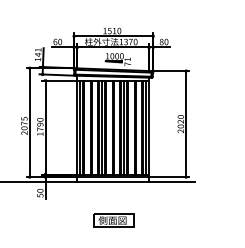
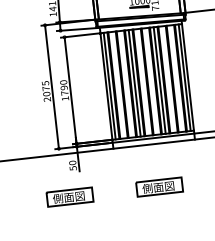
part: (34, 220) -> (69, 197), added

